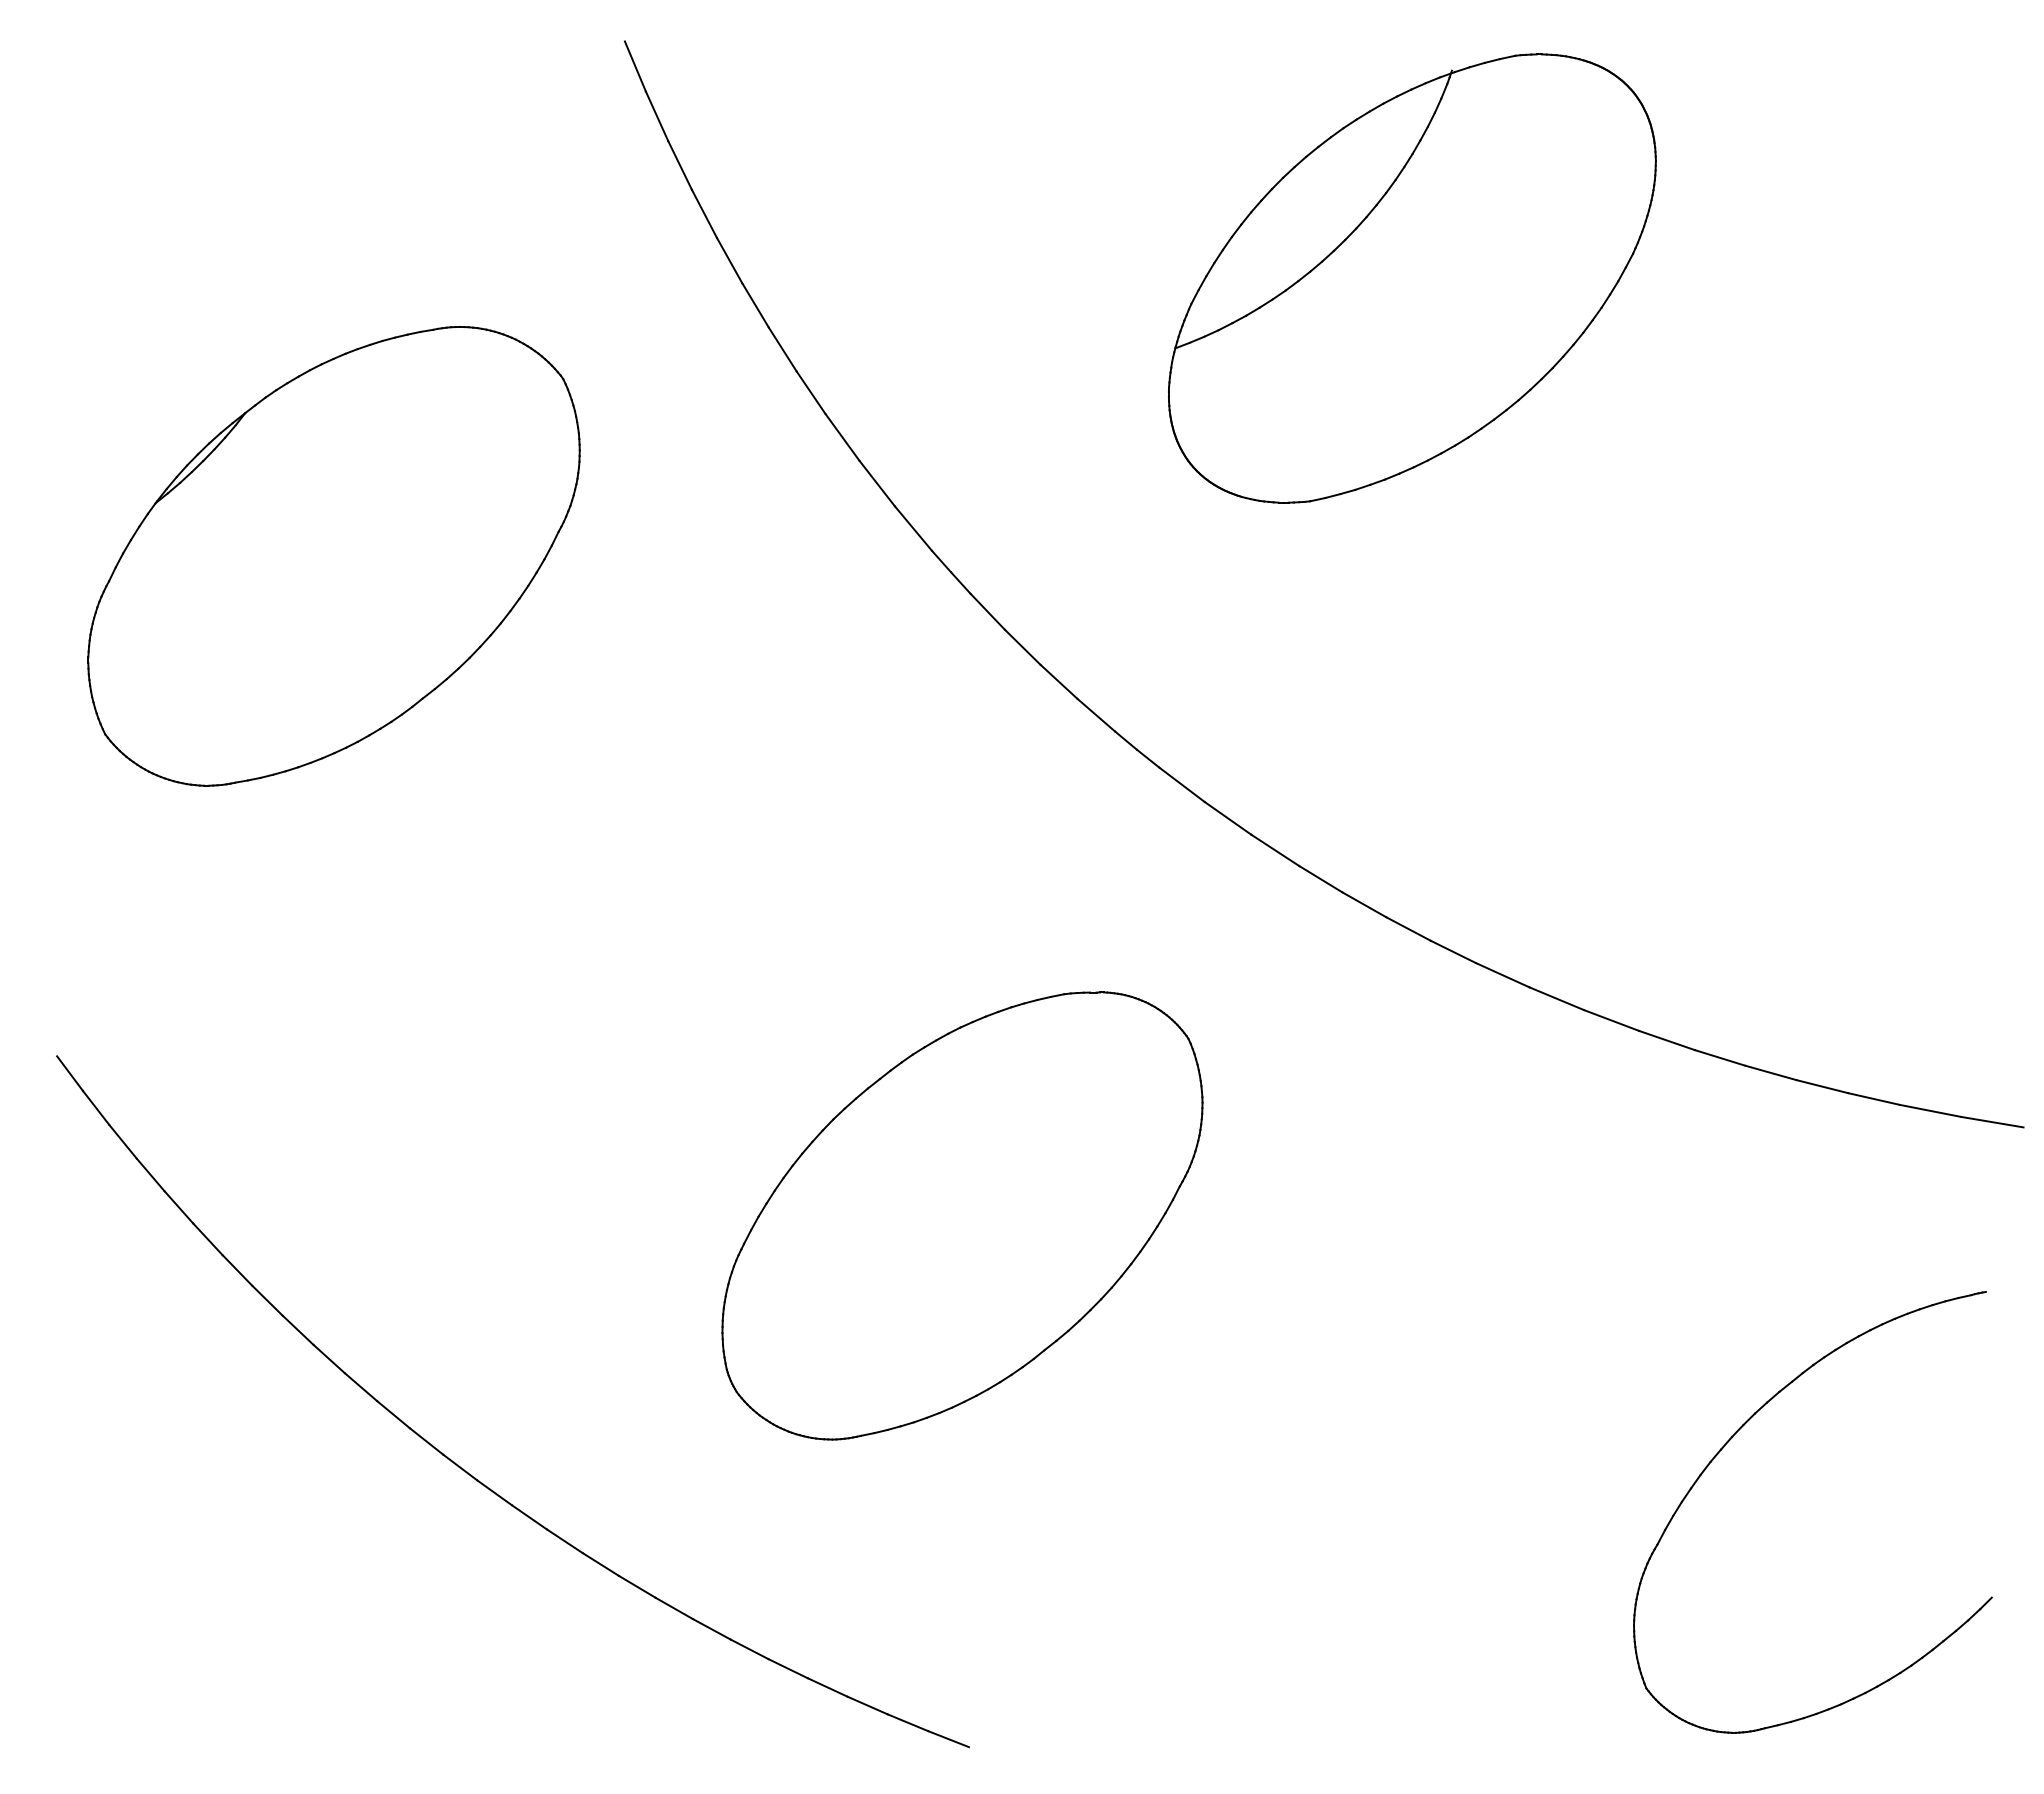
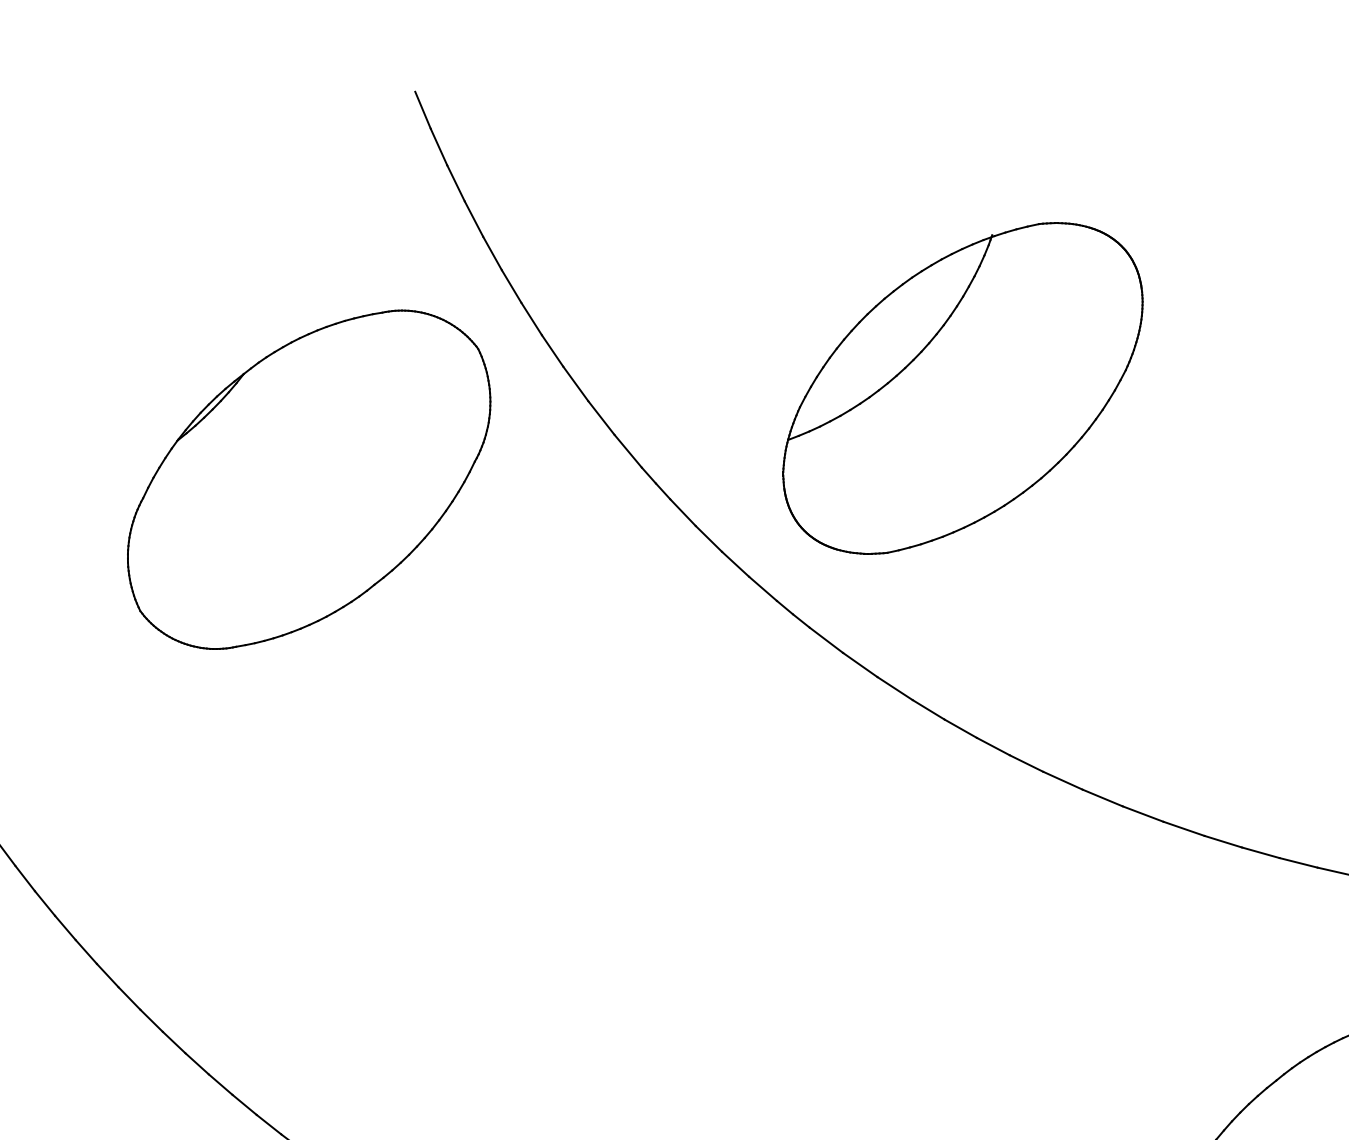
part: (1412, 278) -> (963, 388), moved
part: (333, 556) -> (308, 479), moved
part: (962, 1215) -> (664, 957), removed

